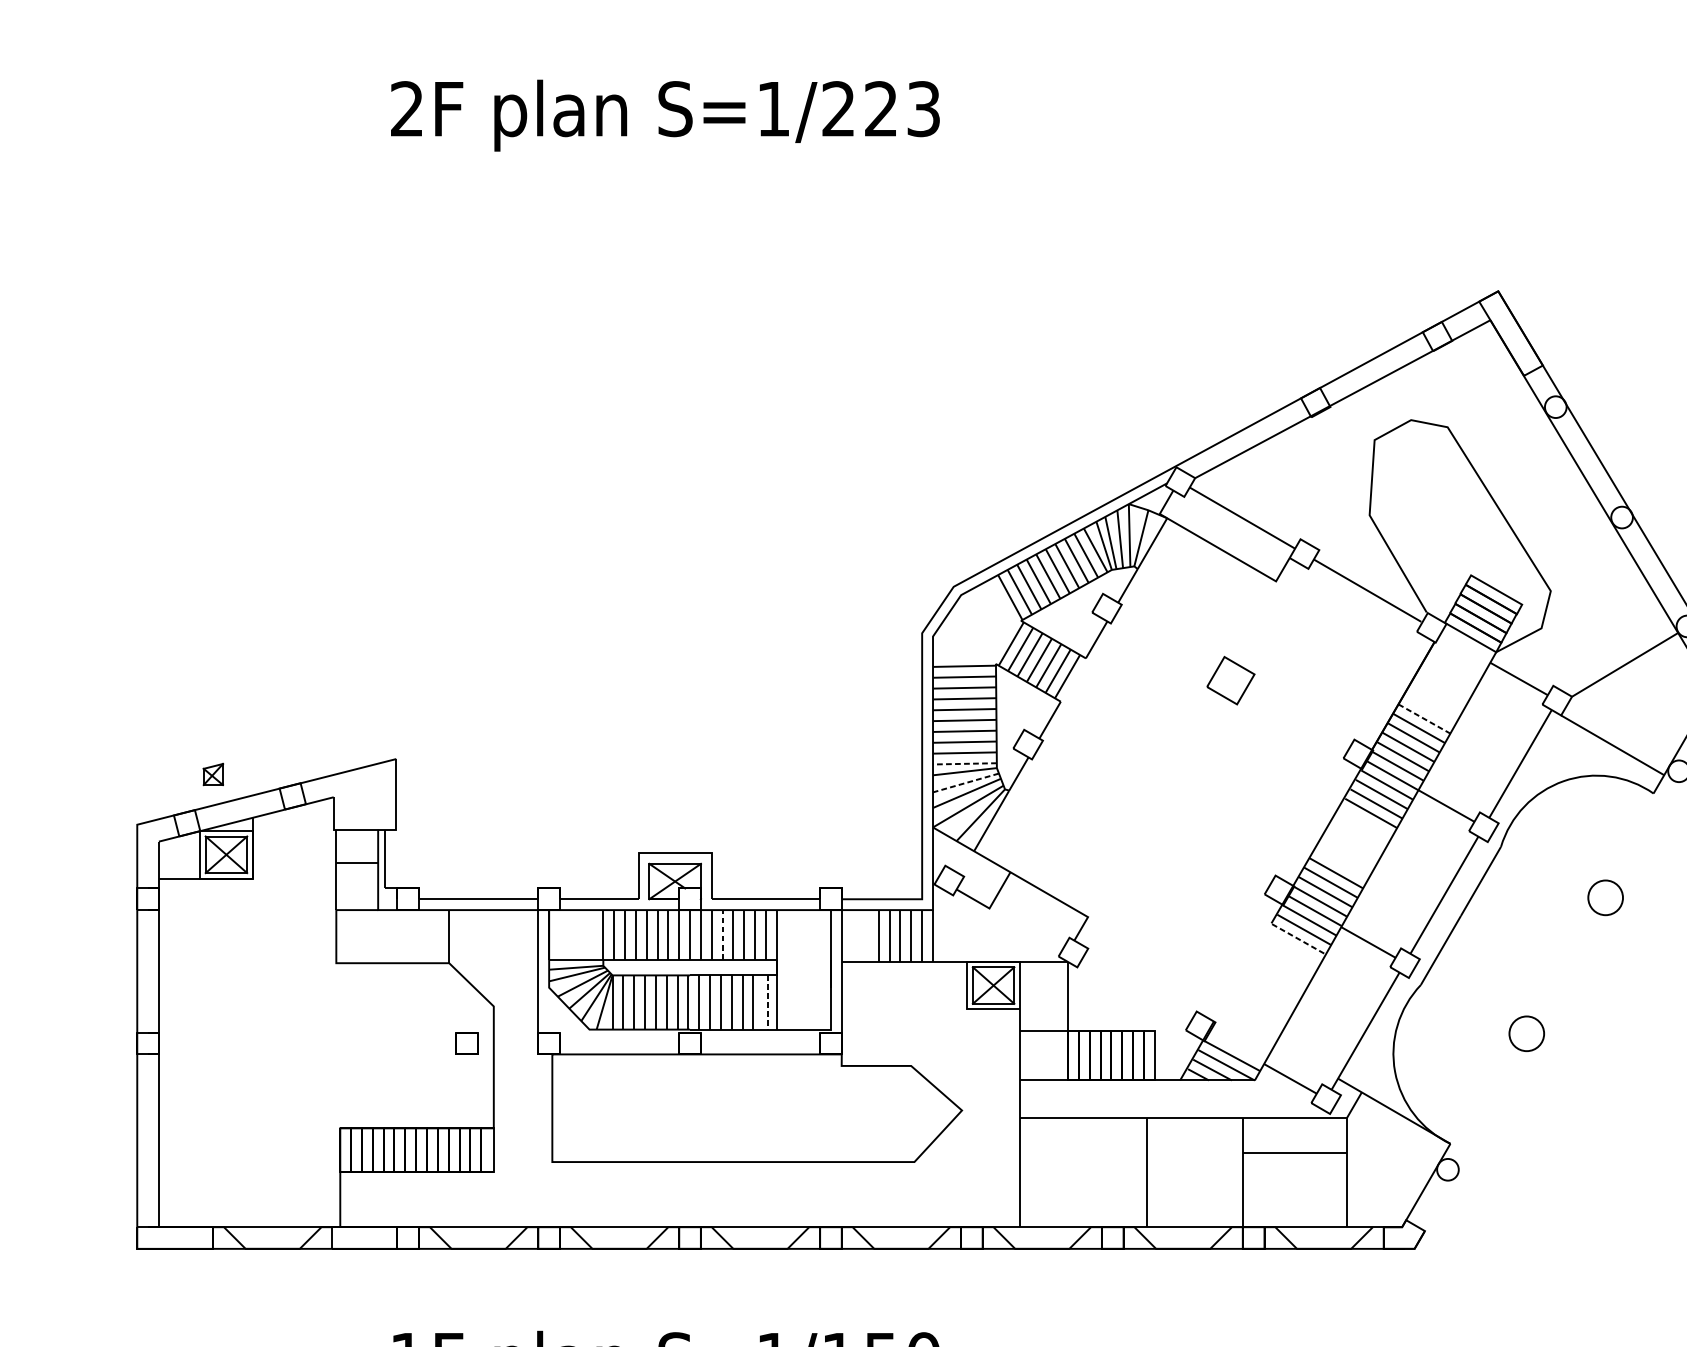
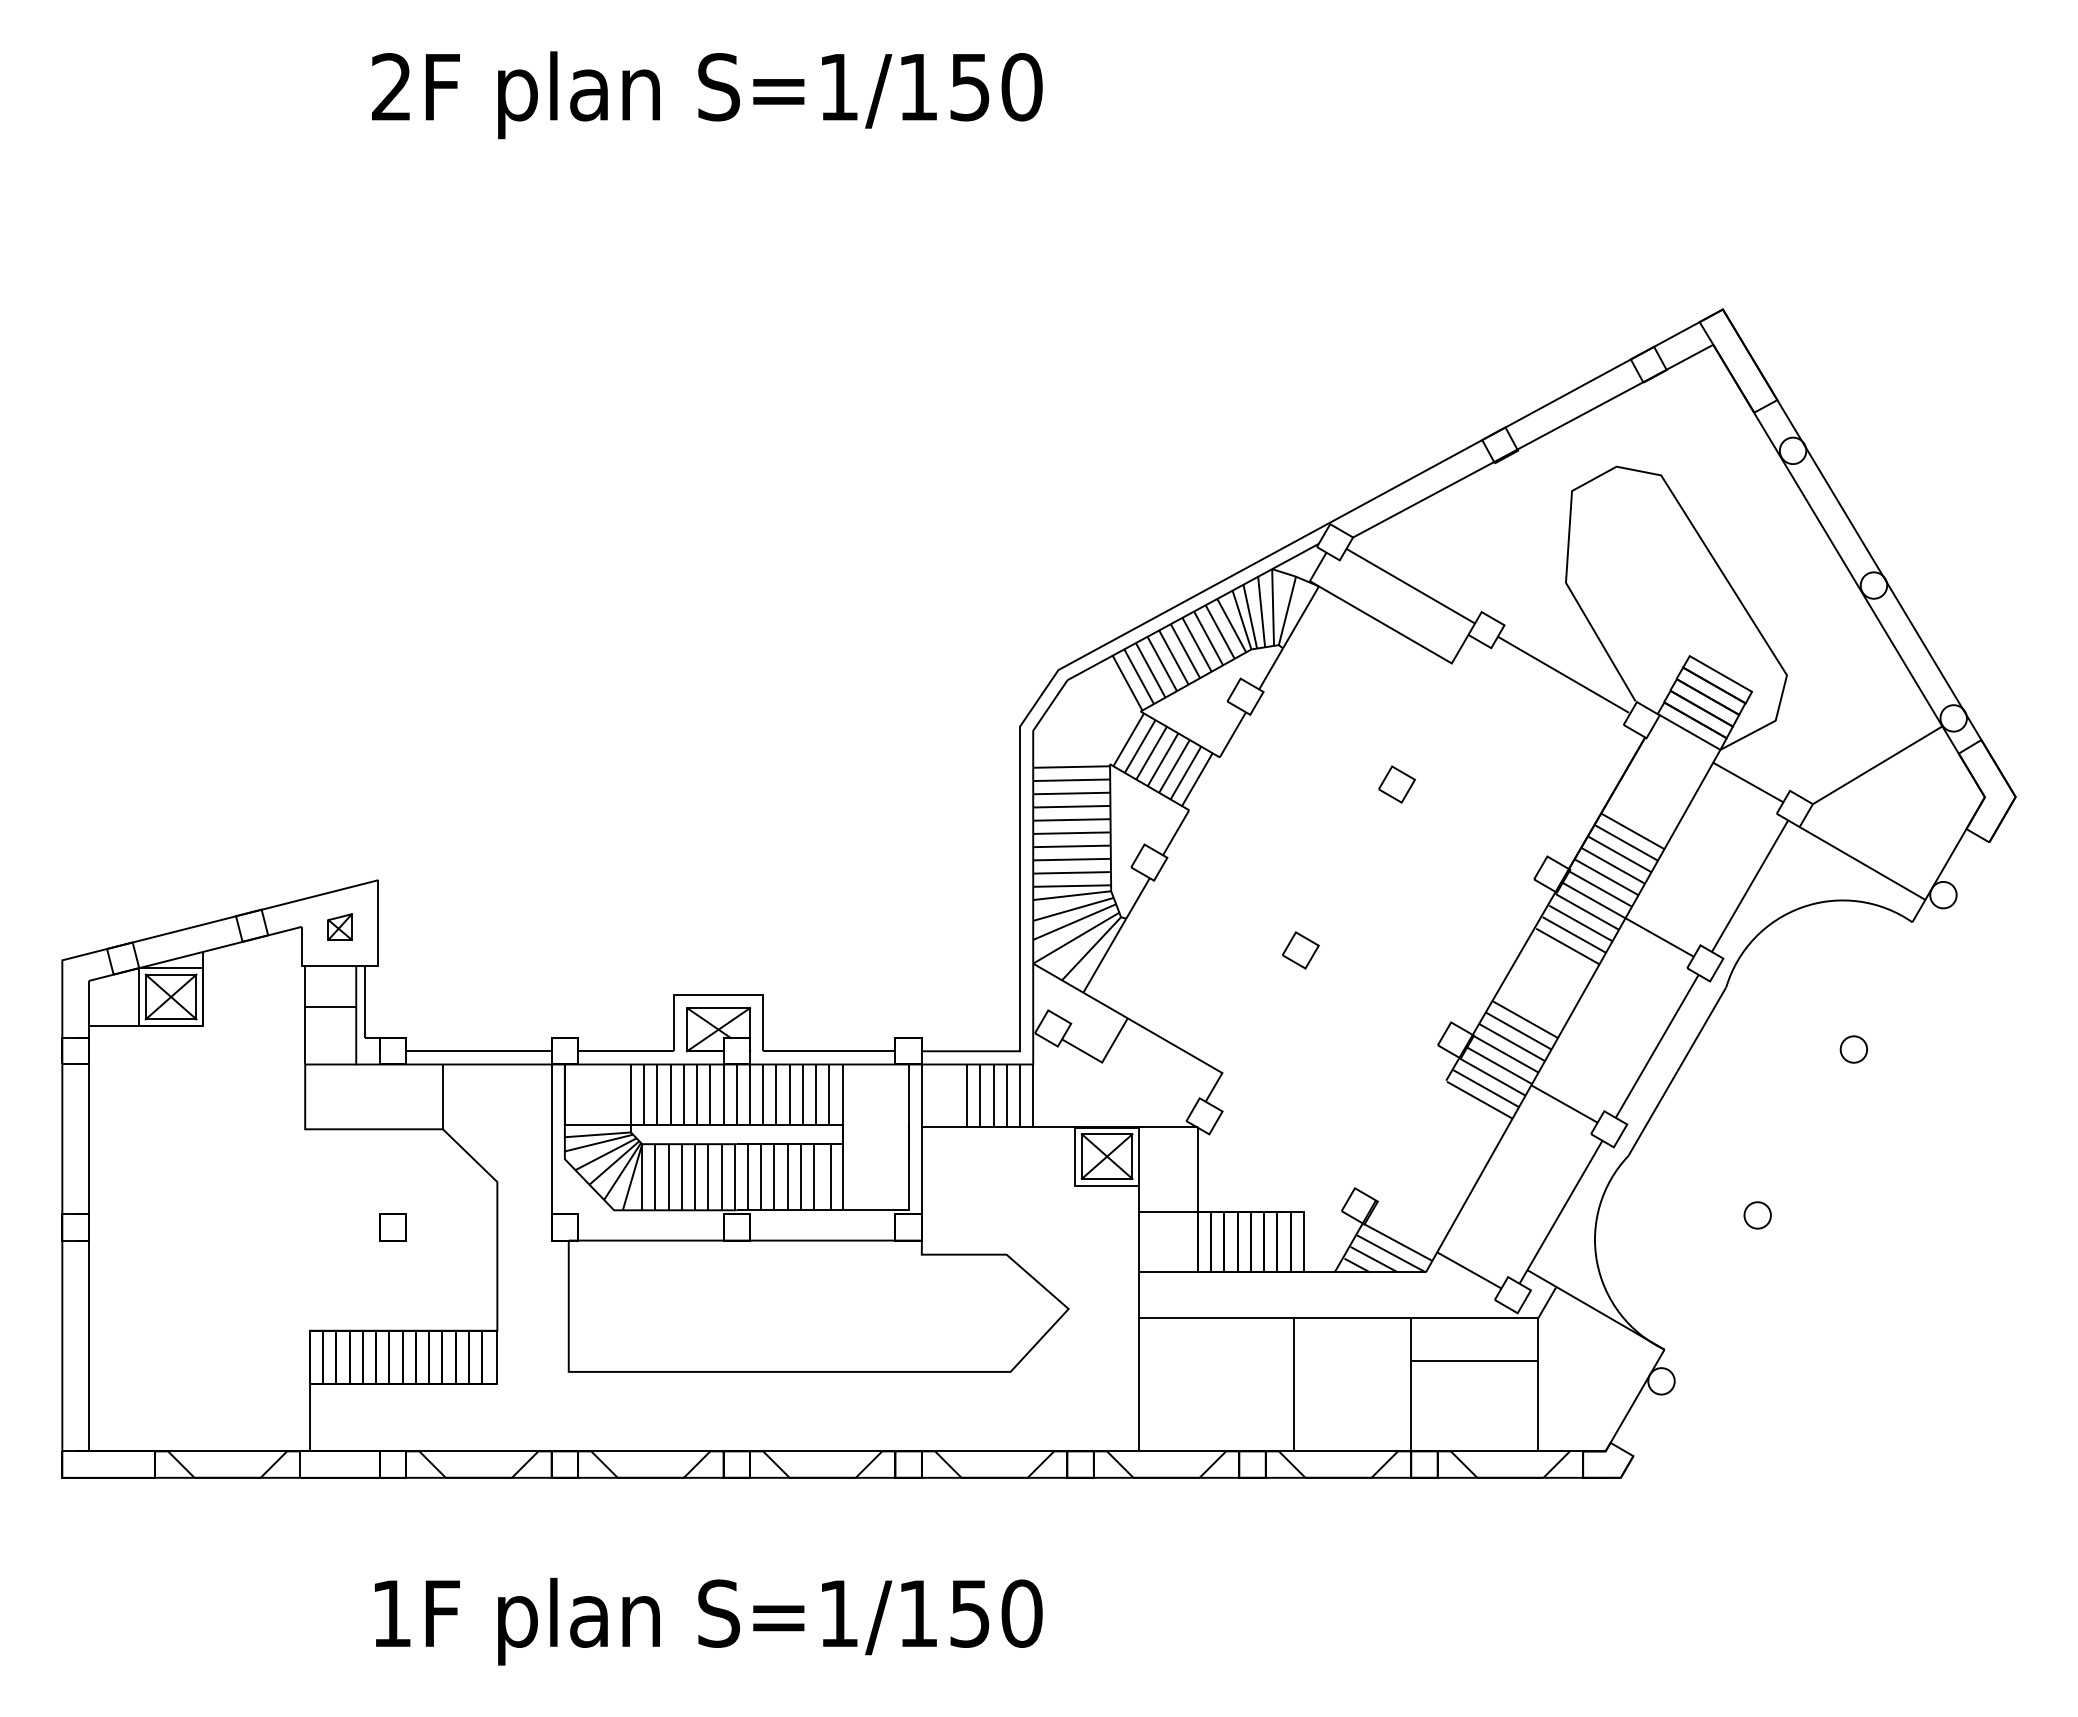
text: (881, 109) -> (970, 87), S=1/223 -> S=1/150
part: (1231, 680) -> (1397, 784), size x0.62
line: (1424, 719) -> (1633, 831), dashed -> solid
line: (965, 764) -> (1072, 886), dashed -> solid
part: (213, 774) -> (340, 926), moved
line: (966, 783) -> (1073, 909), dashed -> solid
part: (1152, 816) -> (1300, 950), added
circle: (1605, 897) -> (1853, 1049), size x0.62
line: (722, 934) -> (776, 1094), dashed -> solid
line: (1298, 939) -> (1479, 1100), dashed -> solid
line: (767, 1002) -> (831, 1177), dashed -> solid
circle: (1526, 1033) -> (1757, 1215), size x0.62
part: (466, 1043) -> (392, 1227), moved

